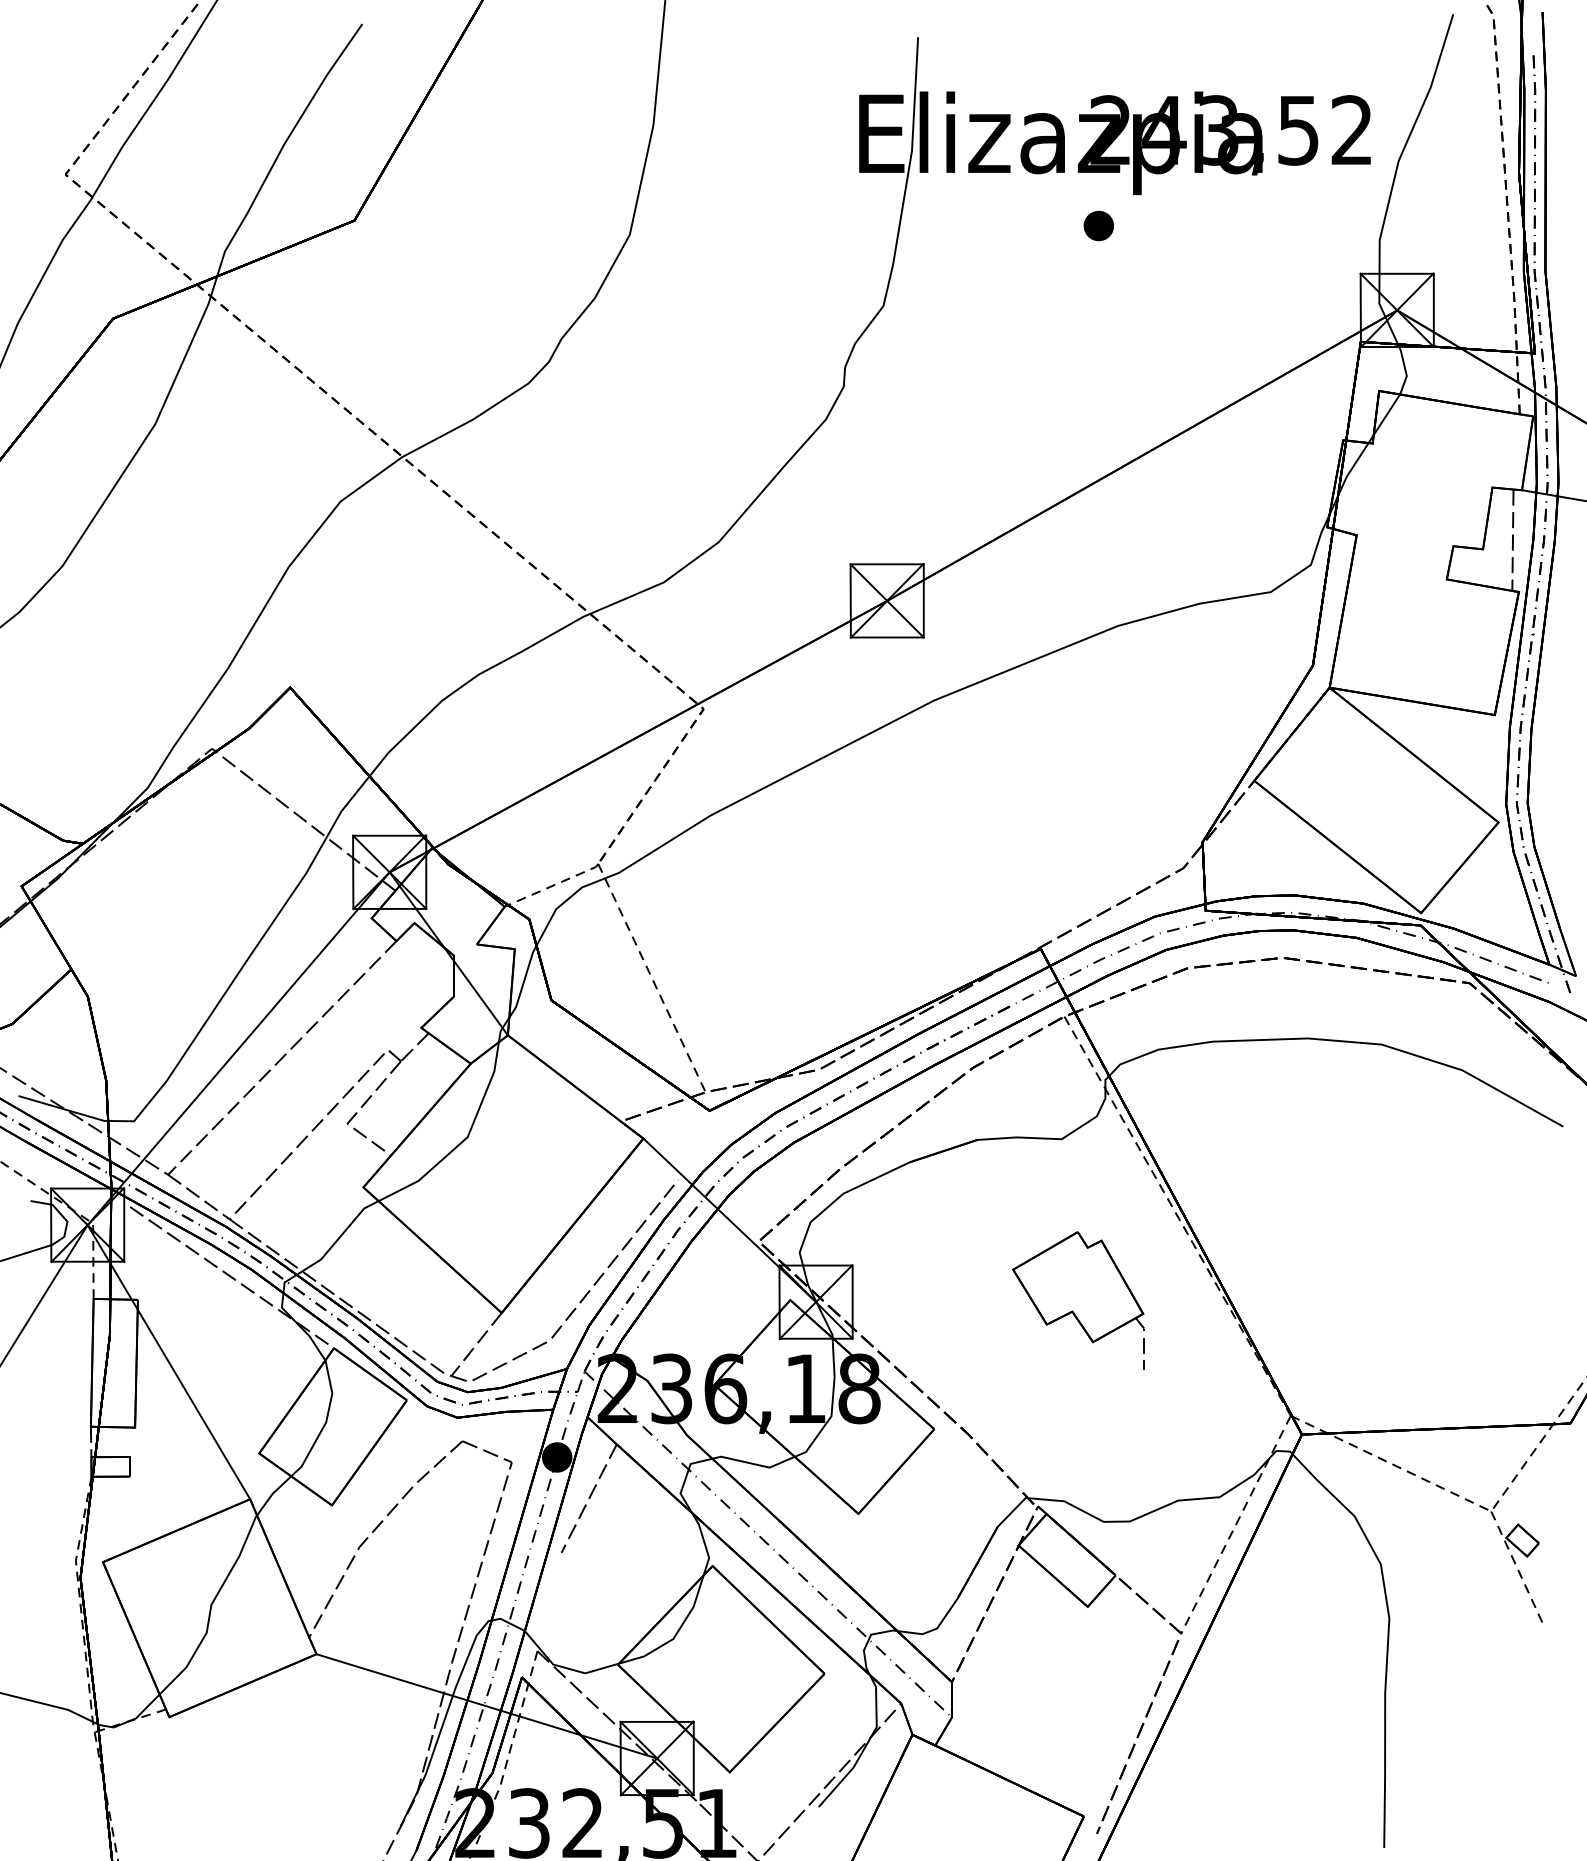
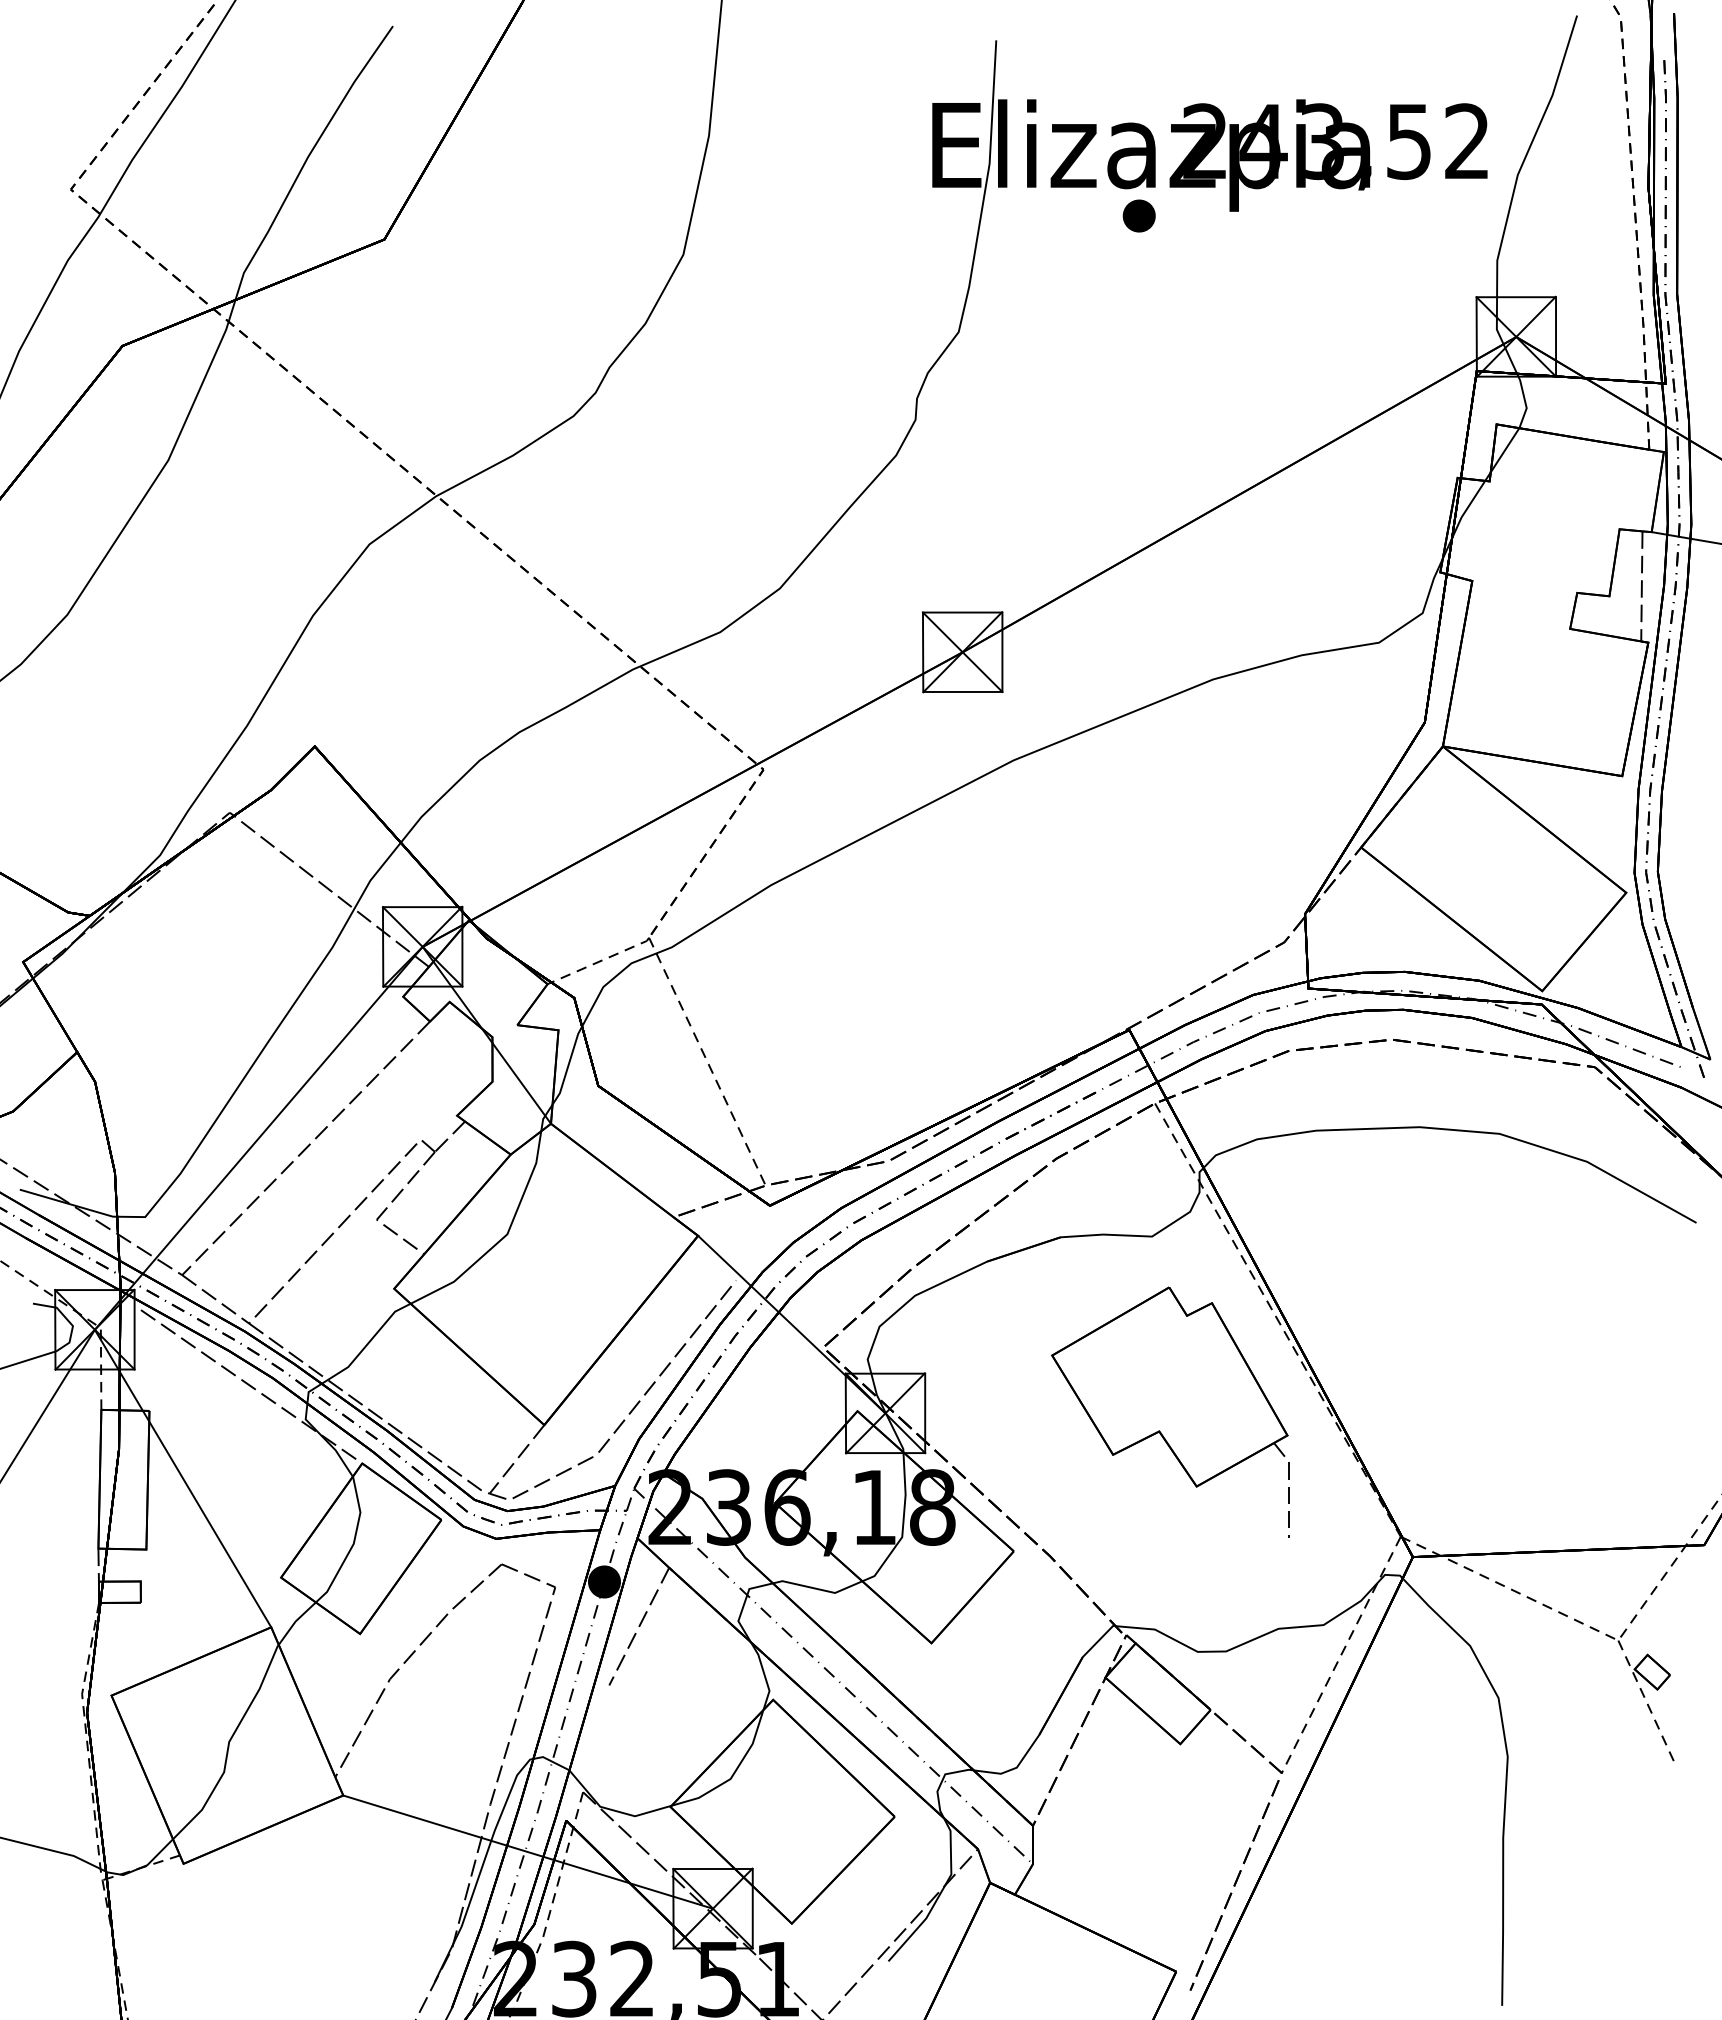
part: (1098, 225) -> (1138, 215), moved
part: (1078, 1300) -> (1170, 1411), size x1.67

